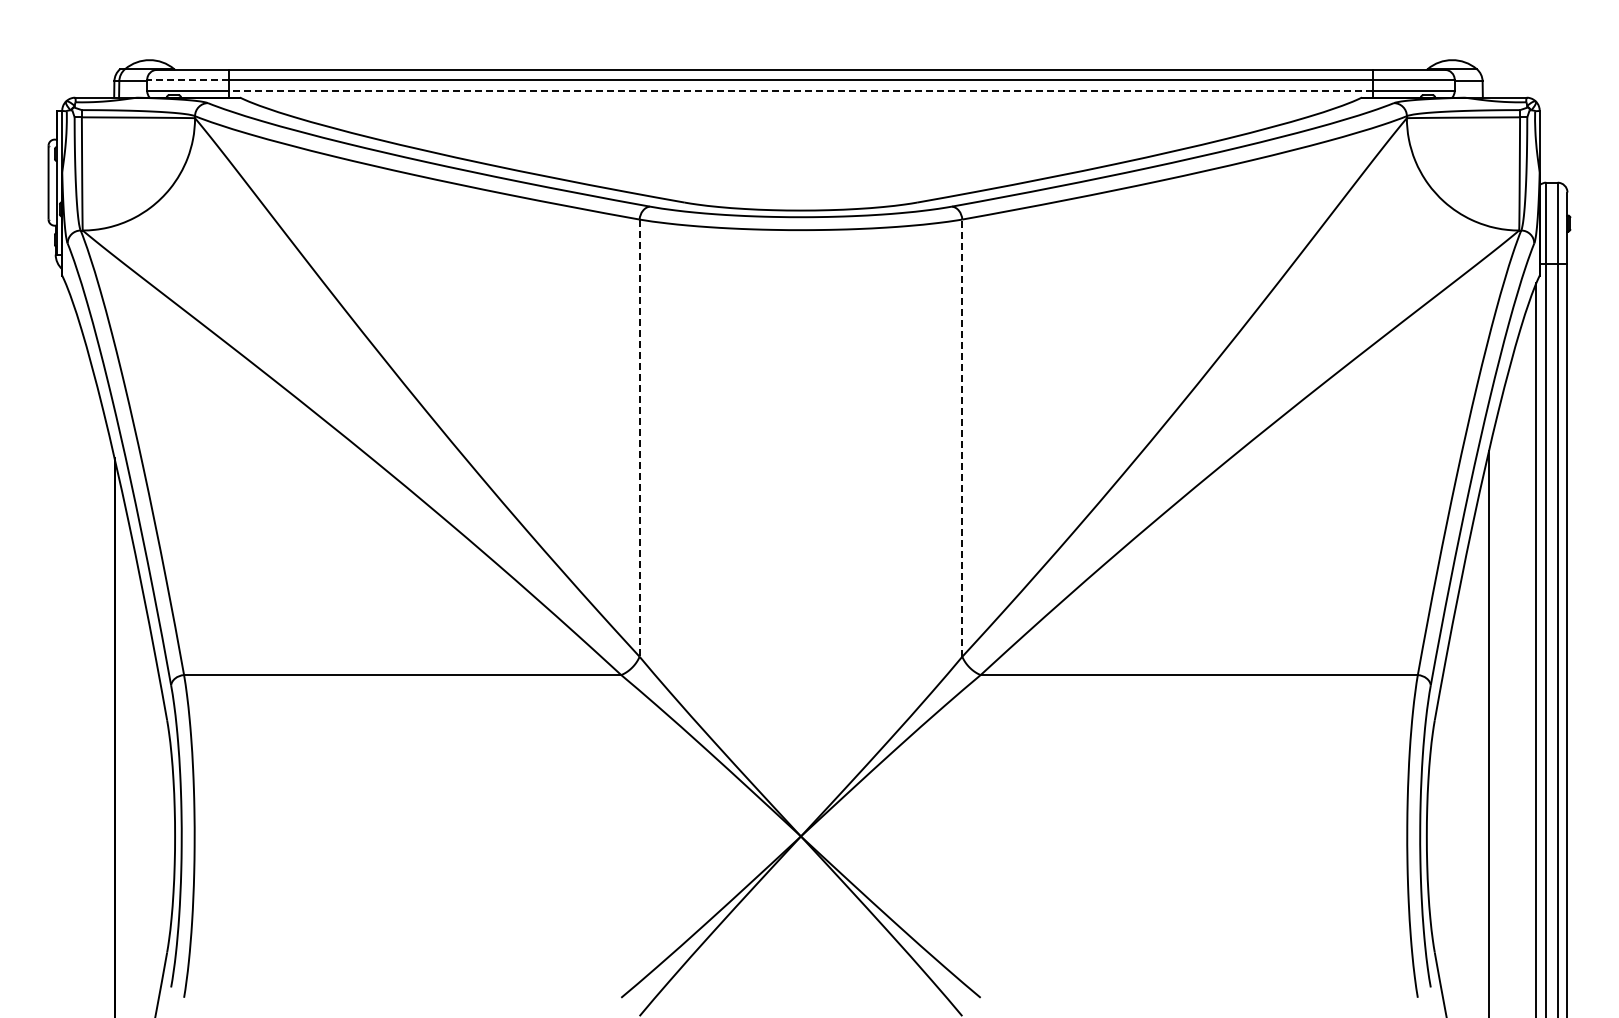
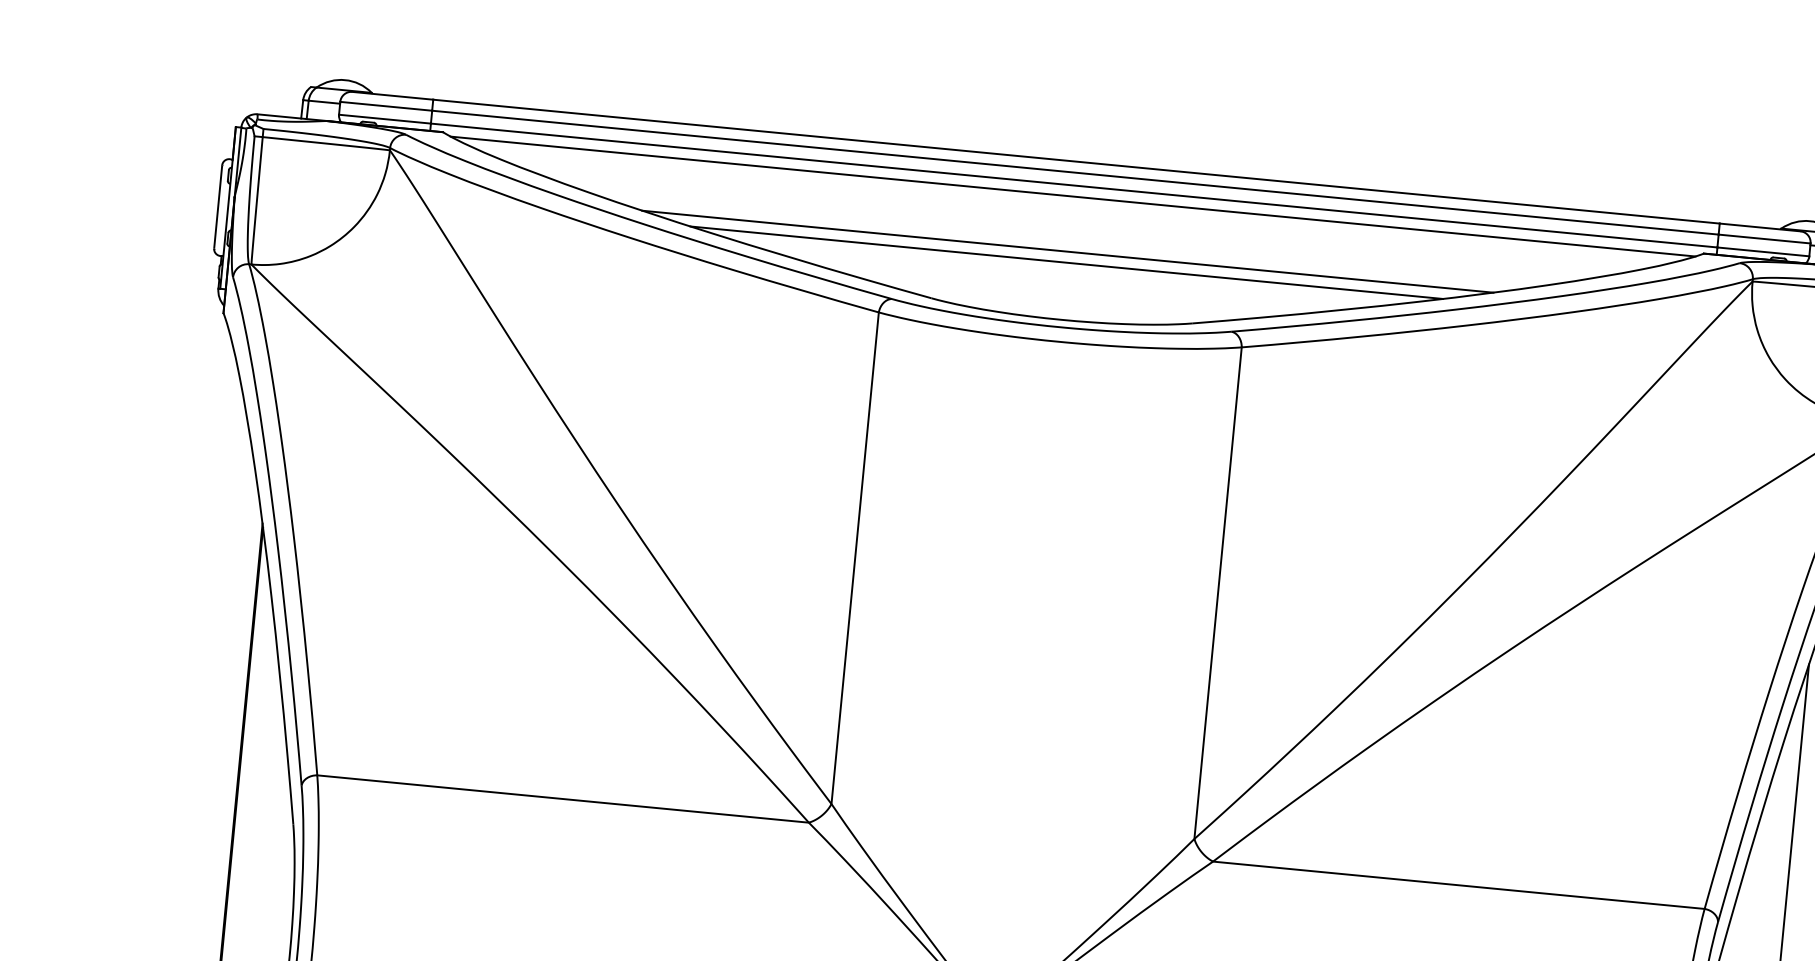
line: (188, 79) -> (386, 106), dashed -> solid
line: (800, 91) -> (1073, 185), dashed -> solid
line: (800, 100) -> (1072, 195), added
line: (800, 150) -> (1067, 252), added
line: (800, 159) -> (1066, 262), added
line: (639, 438) -> (855, 558), dashed -> solid
line: (962, 438) -> (1218, 593), dashed -> solid

